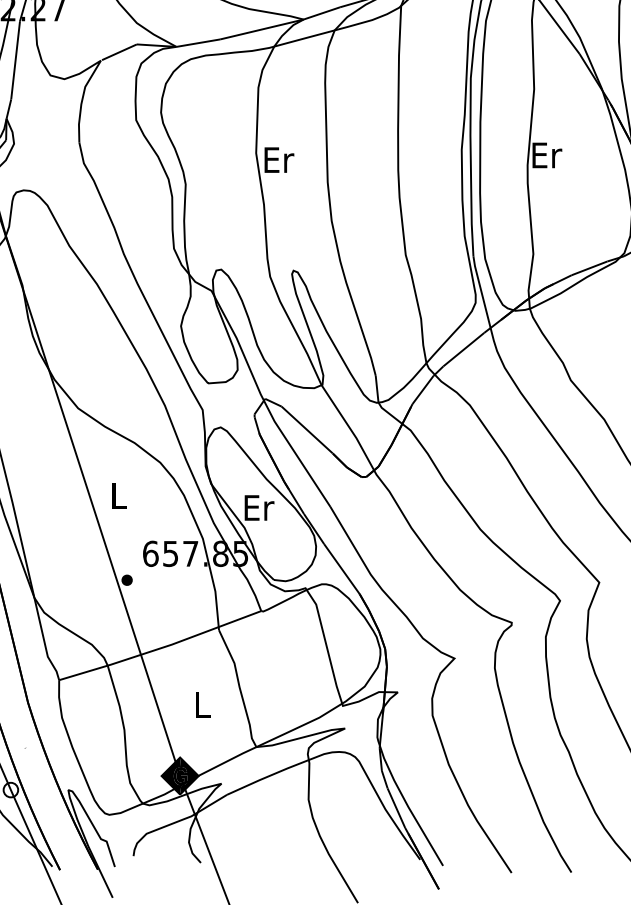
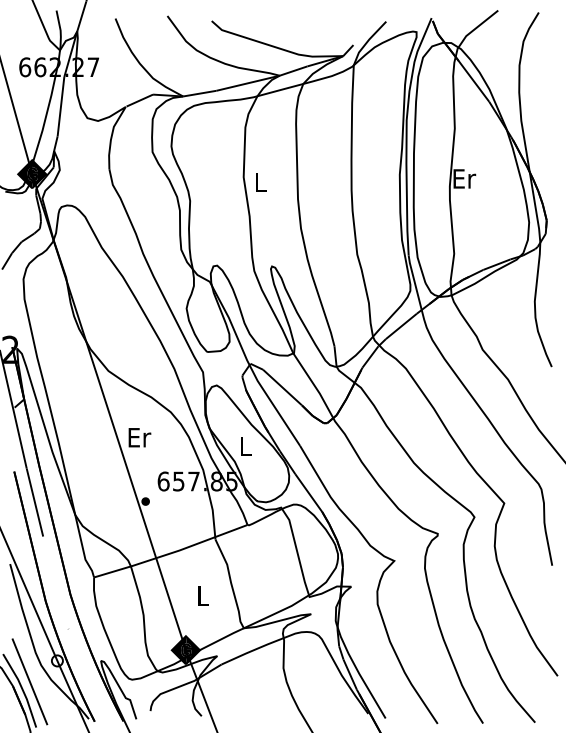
text: (279, 160) -> (261, 182), Er -> L
text: (118, 495) -> (139, 437), L -> Er
text: (259, 507) -> (246, 446), Er -> L

